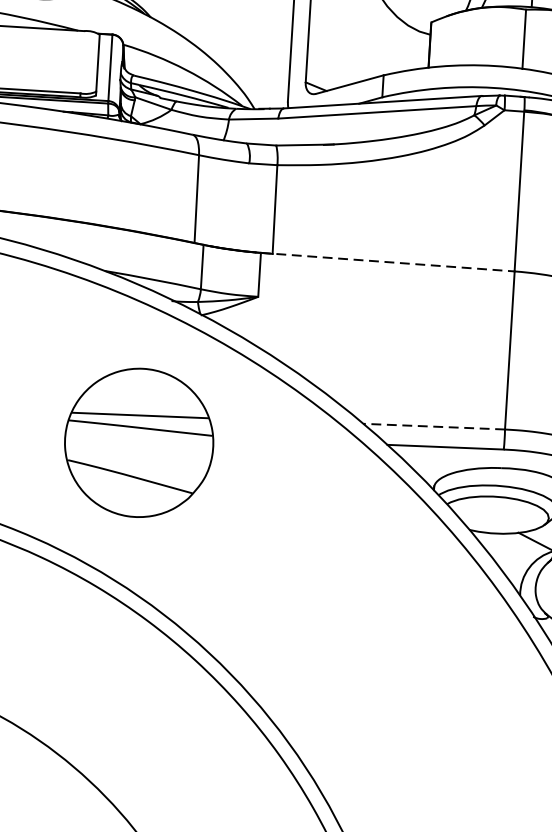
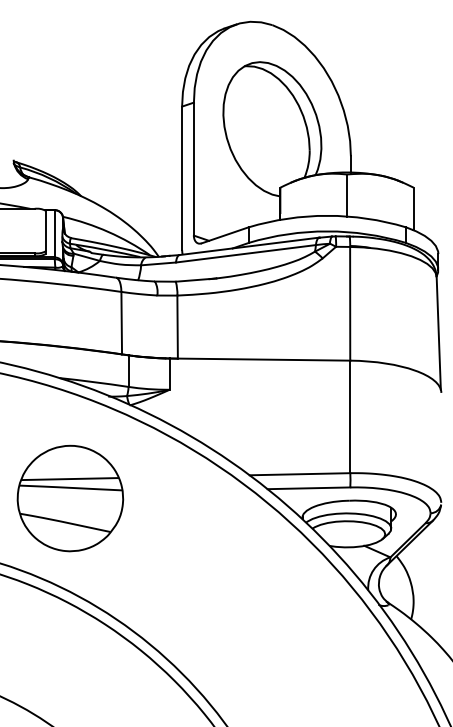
line: (388, 262) -> (260, 359), dashed -> solid
line: (433, 427) -> (299, 474), dashed -> solid
part: (139, 442) -> (70, 498), moved

